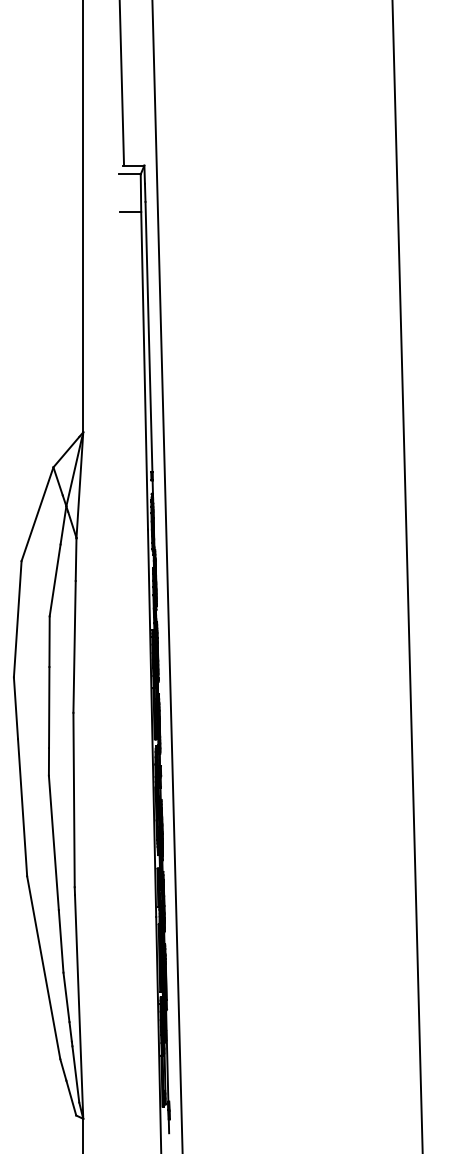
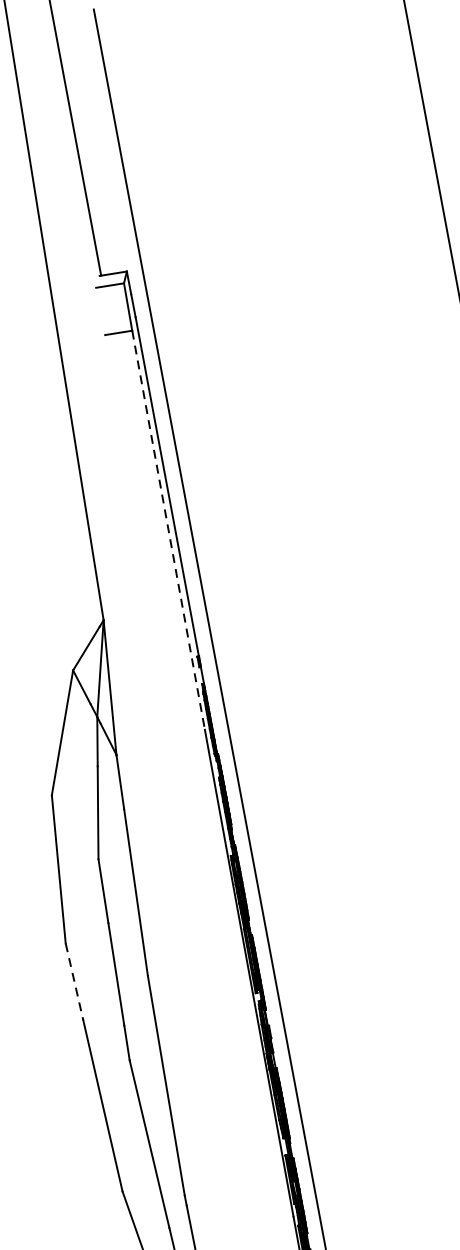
line: (144, 370) -> (168, 529), solid -> dashed
line: (15, 708) -> (73, 982), solid -> dashed

